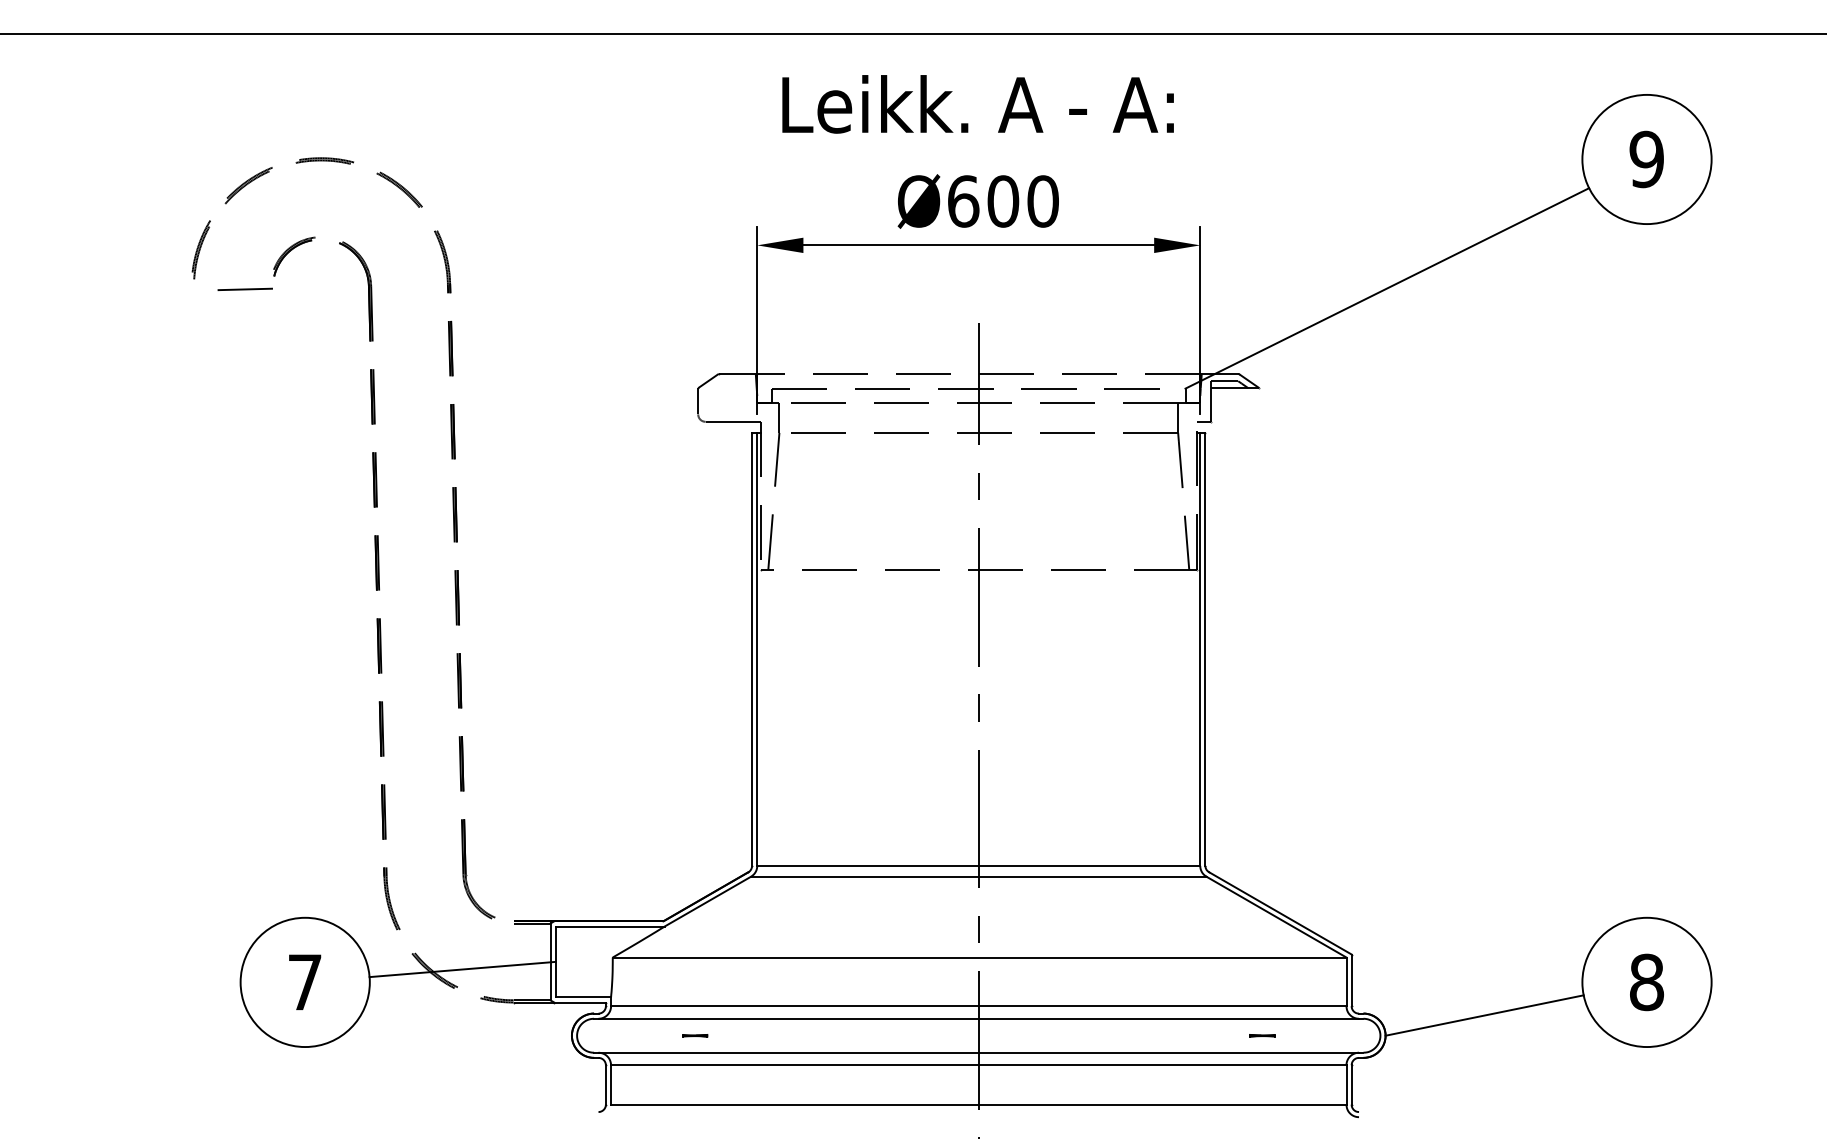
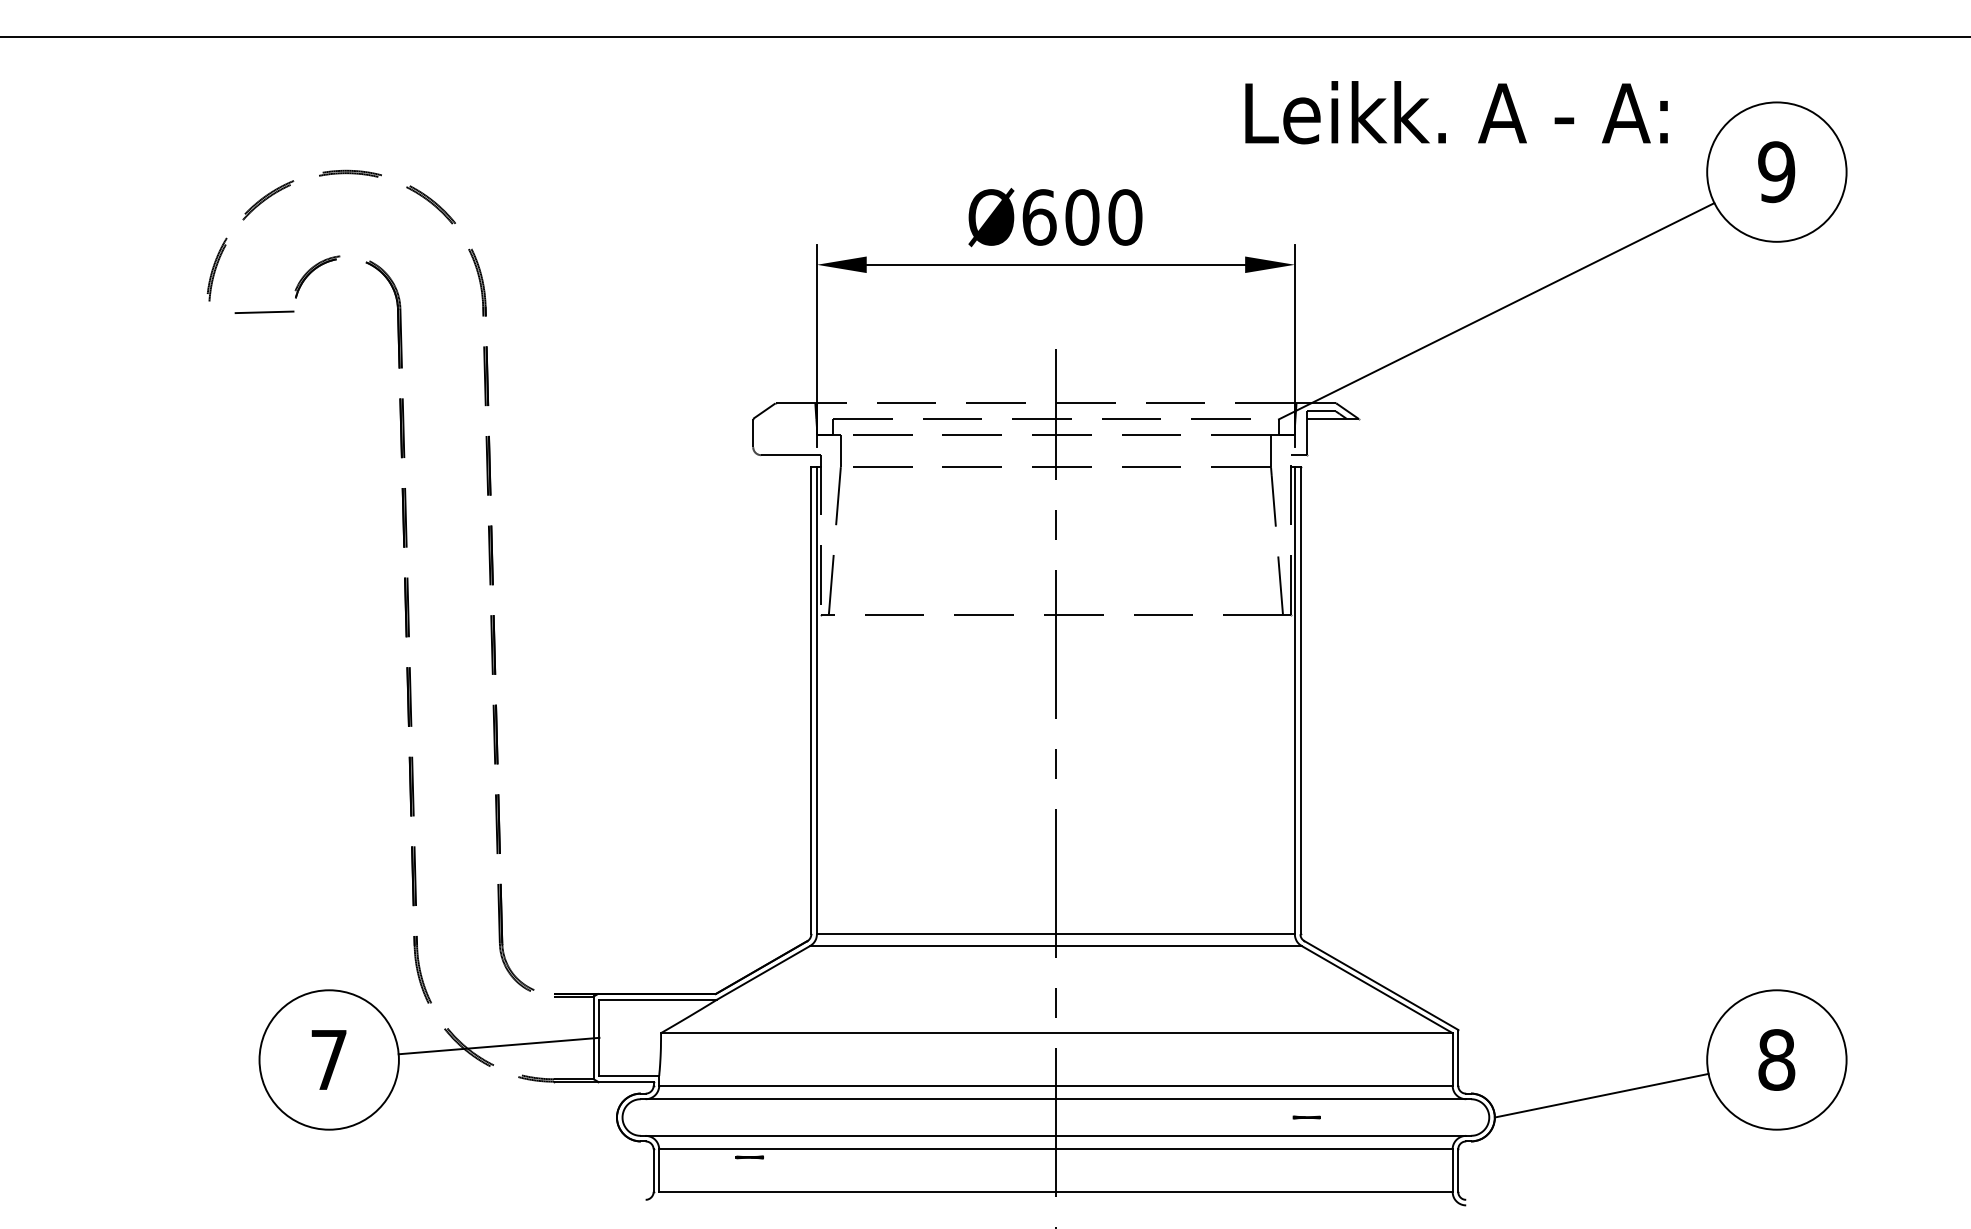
text: (977, 104) -> (1455, 112), moved
line: (695, 1035) -> (750, 1157), moved
line: (1262, 1035) -> (1307, 1117), moved

